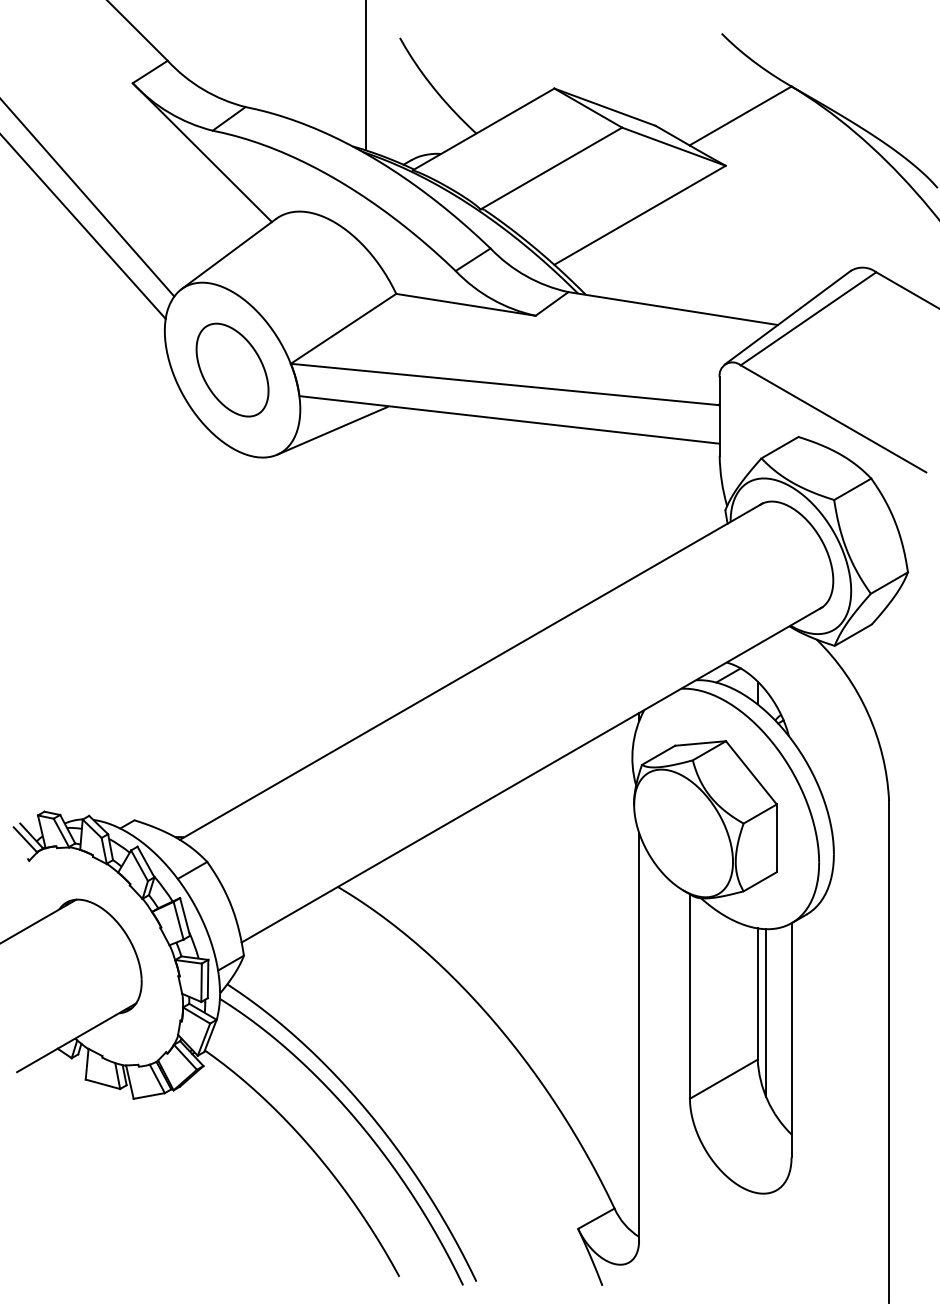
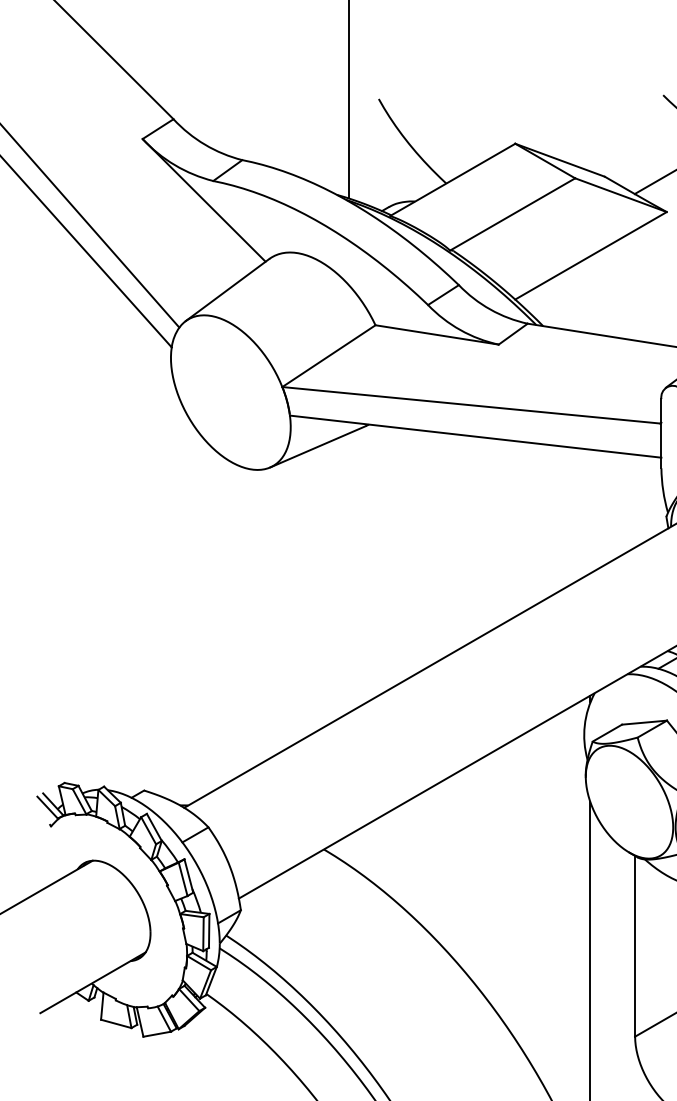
part: (232, 369) -> (230, 392), removed

